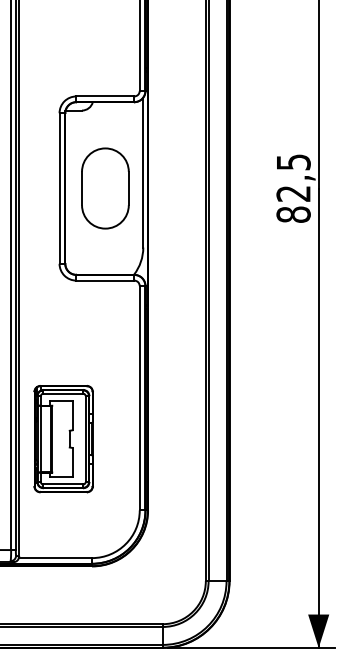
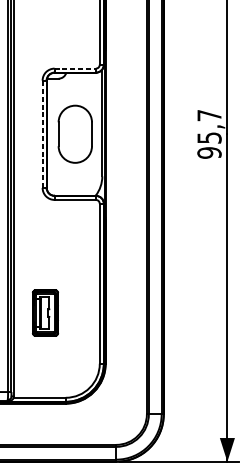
line: (105, 96) -> (75, 68), solid -> dashed
line: (59, 188) -> (42, 134), solid -> dashed
text: (293, 188) -> (209, 134), 82,5 -> 95,7
part: (63, 439) -> (45, 313), size x0.6

